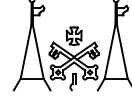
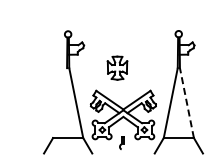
part: (74, 35) -> (117, 67), moved
line: (26, 52) -> (60, 103), removed
line: (122, 52) -> (186, 103), solid -> dashed
part: (72, 81) -> (121, 142), size x0.6

